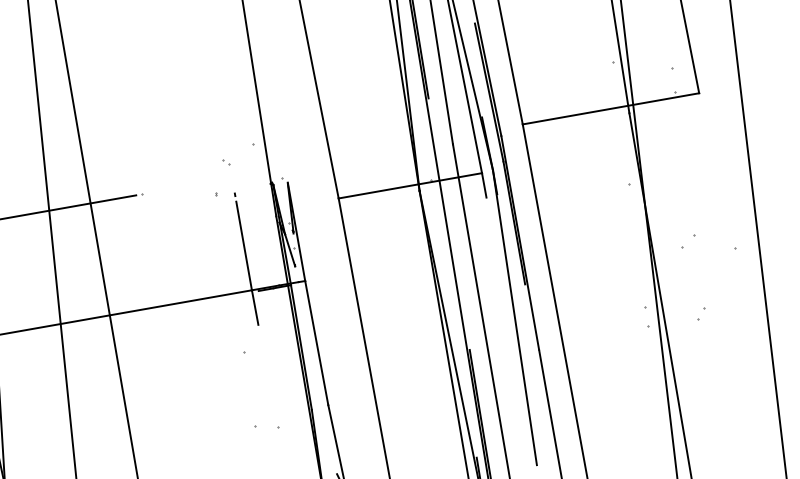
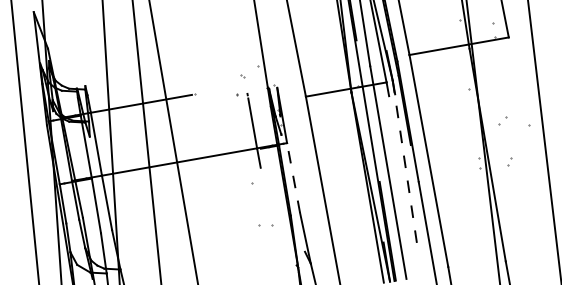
line: (515, 317) -> (405, 163), solid -> dashed
line: (316, 343) -> (293, 178), solid -> dashed

